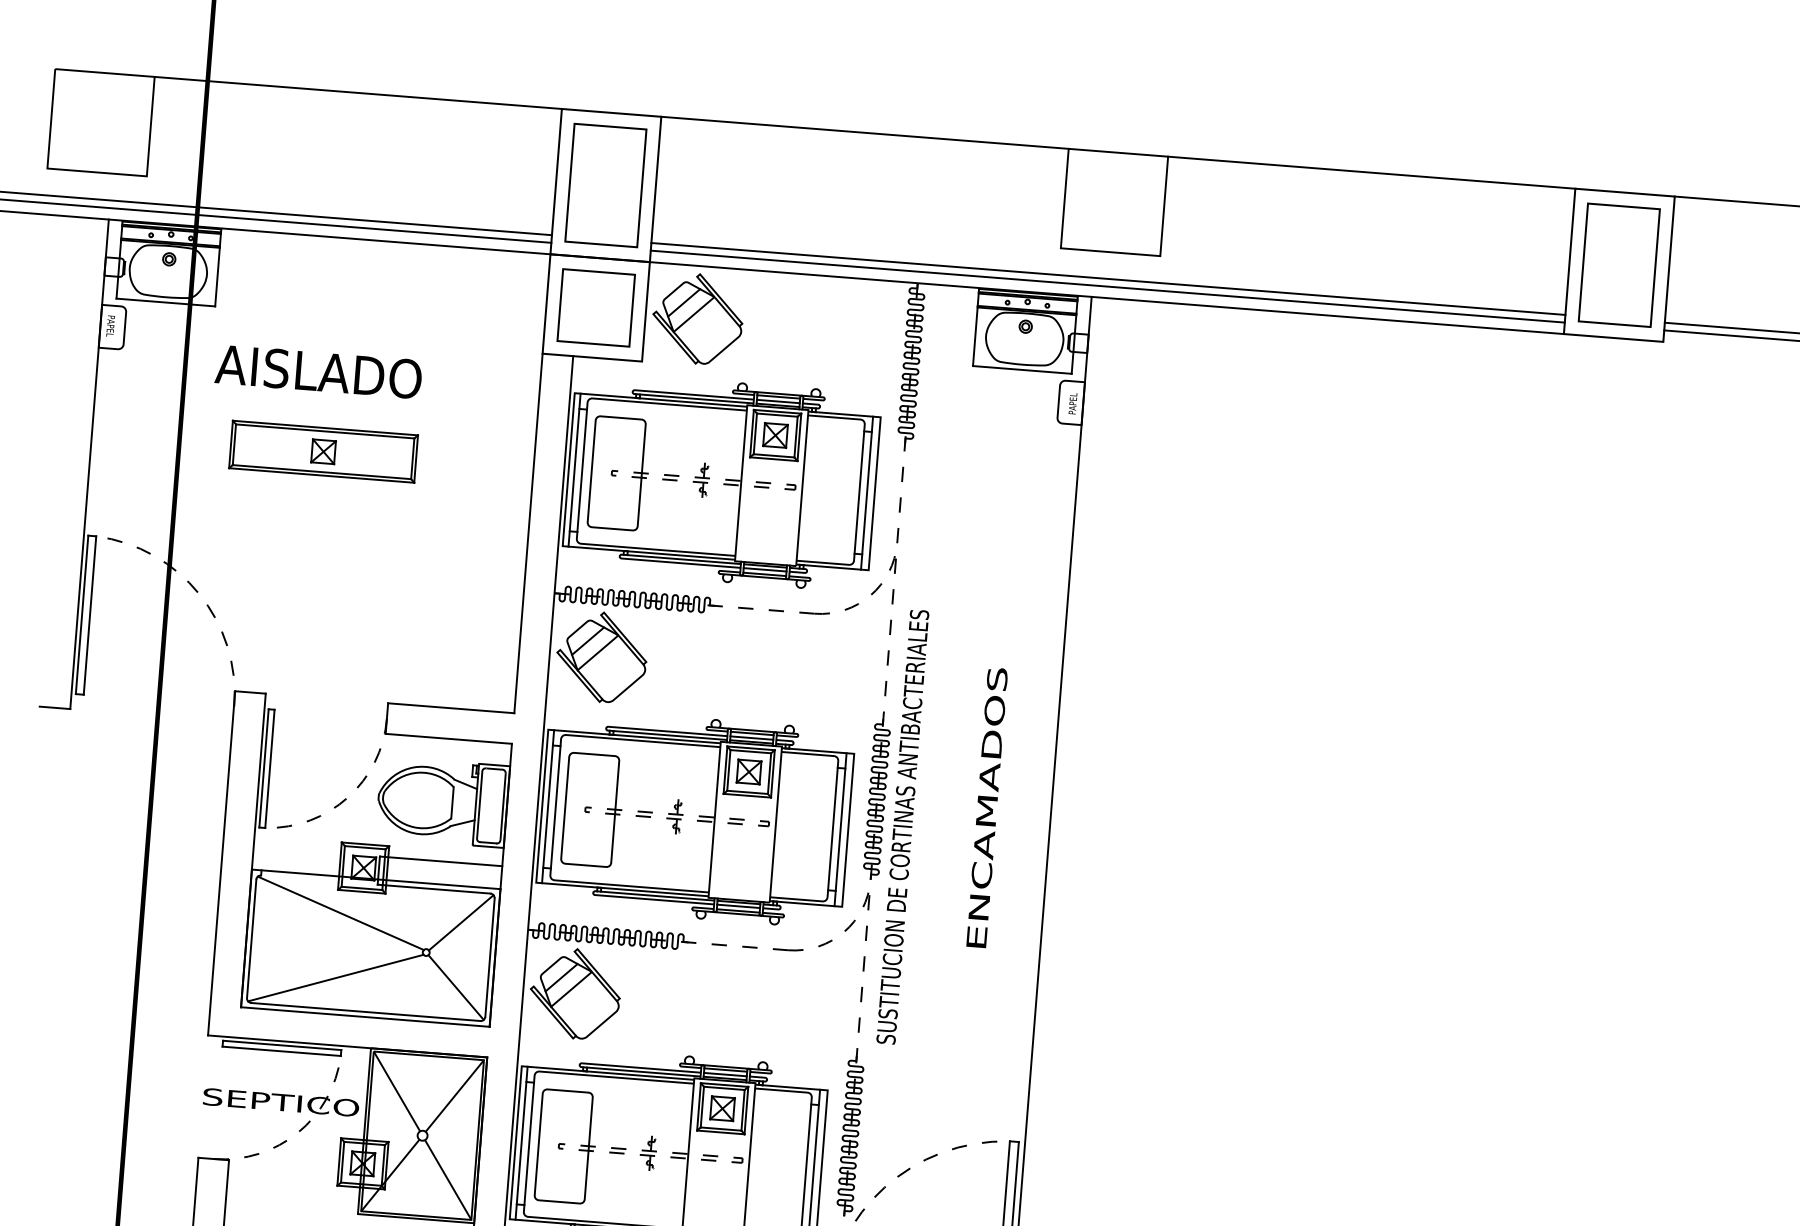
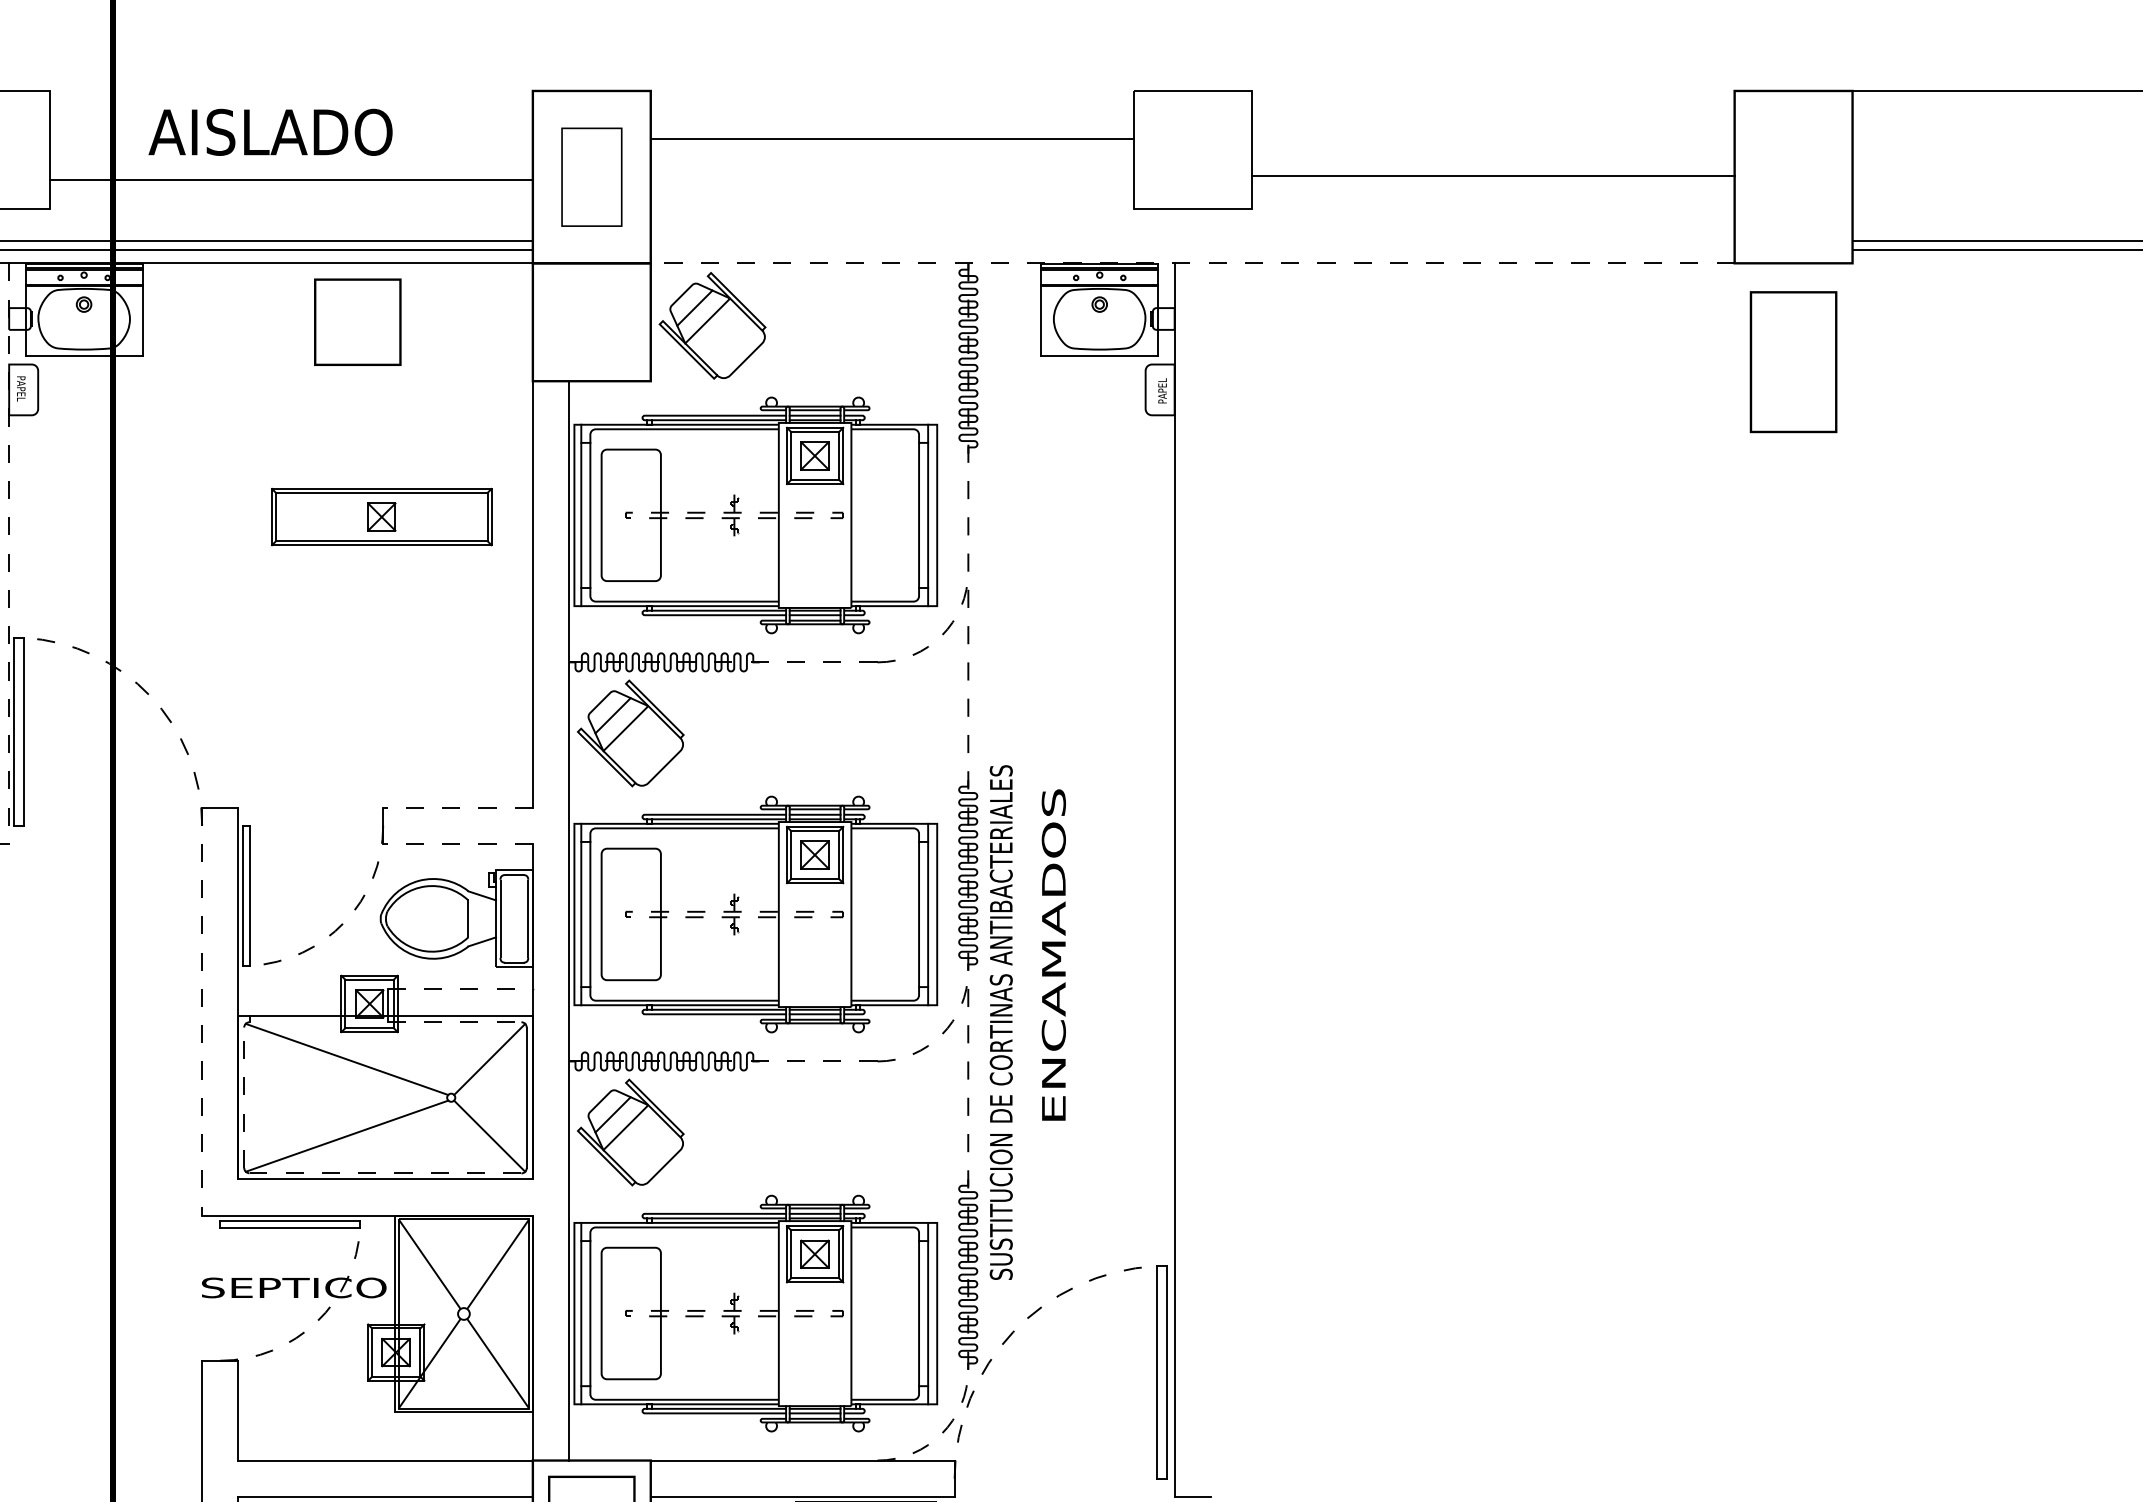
line: (357, 92) -> (290, 179), moved
line: (864, 132) -> (891, 138), moved
line: (1371, 172) -> (1492, 175), moved
part: (605, 185) -> (591, 177), size x0.7
part: (1619, 265) -> (1793, 362), moved
line: (1108, 278) -> (1192, 240), removed
line: (1107, 286) -> (1192, 249), removed
line: (1106, 298) -> (1192, 263), solid -> dashed
part: (596, 307) -> (357, 321), moved
text: (318, 371) -> (270, 131), moved
part: (323, 451) -> (381, 516), moved
line: (89, 465) -> (9, 554), solid -> dashed
line: (451, 708) -> (458, 807), solid -> dashed
line: (449, 738) -> (458, 843), solid -> dashed
text: (986, 807) -> (1053, 954), moved
text: (902, 826) -> (1000, 1022), moved
line: (441, 861) -> (460, 988), solid -> dashed
line: (221, 864) -> (201, 1012), solid -> dashed
line: (433, 889) -> (454, 1022), solid -> dashed
line: (251, 938) -> (244, 1097), solid -> dashed
line: (365, 1012) -> (385, 1173), solid -> dashed

